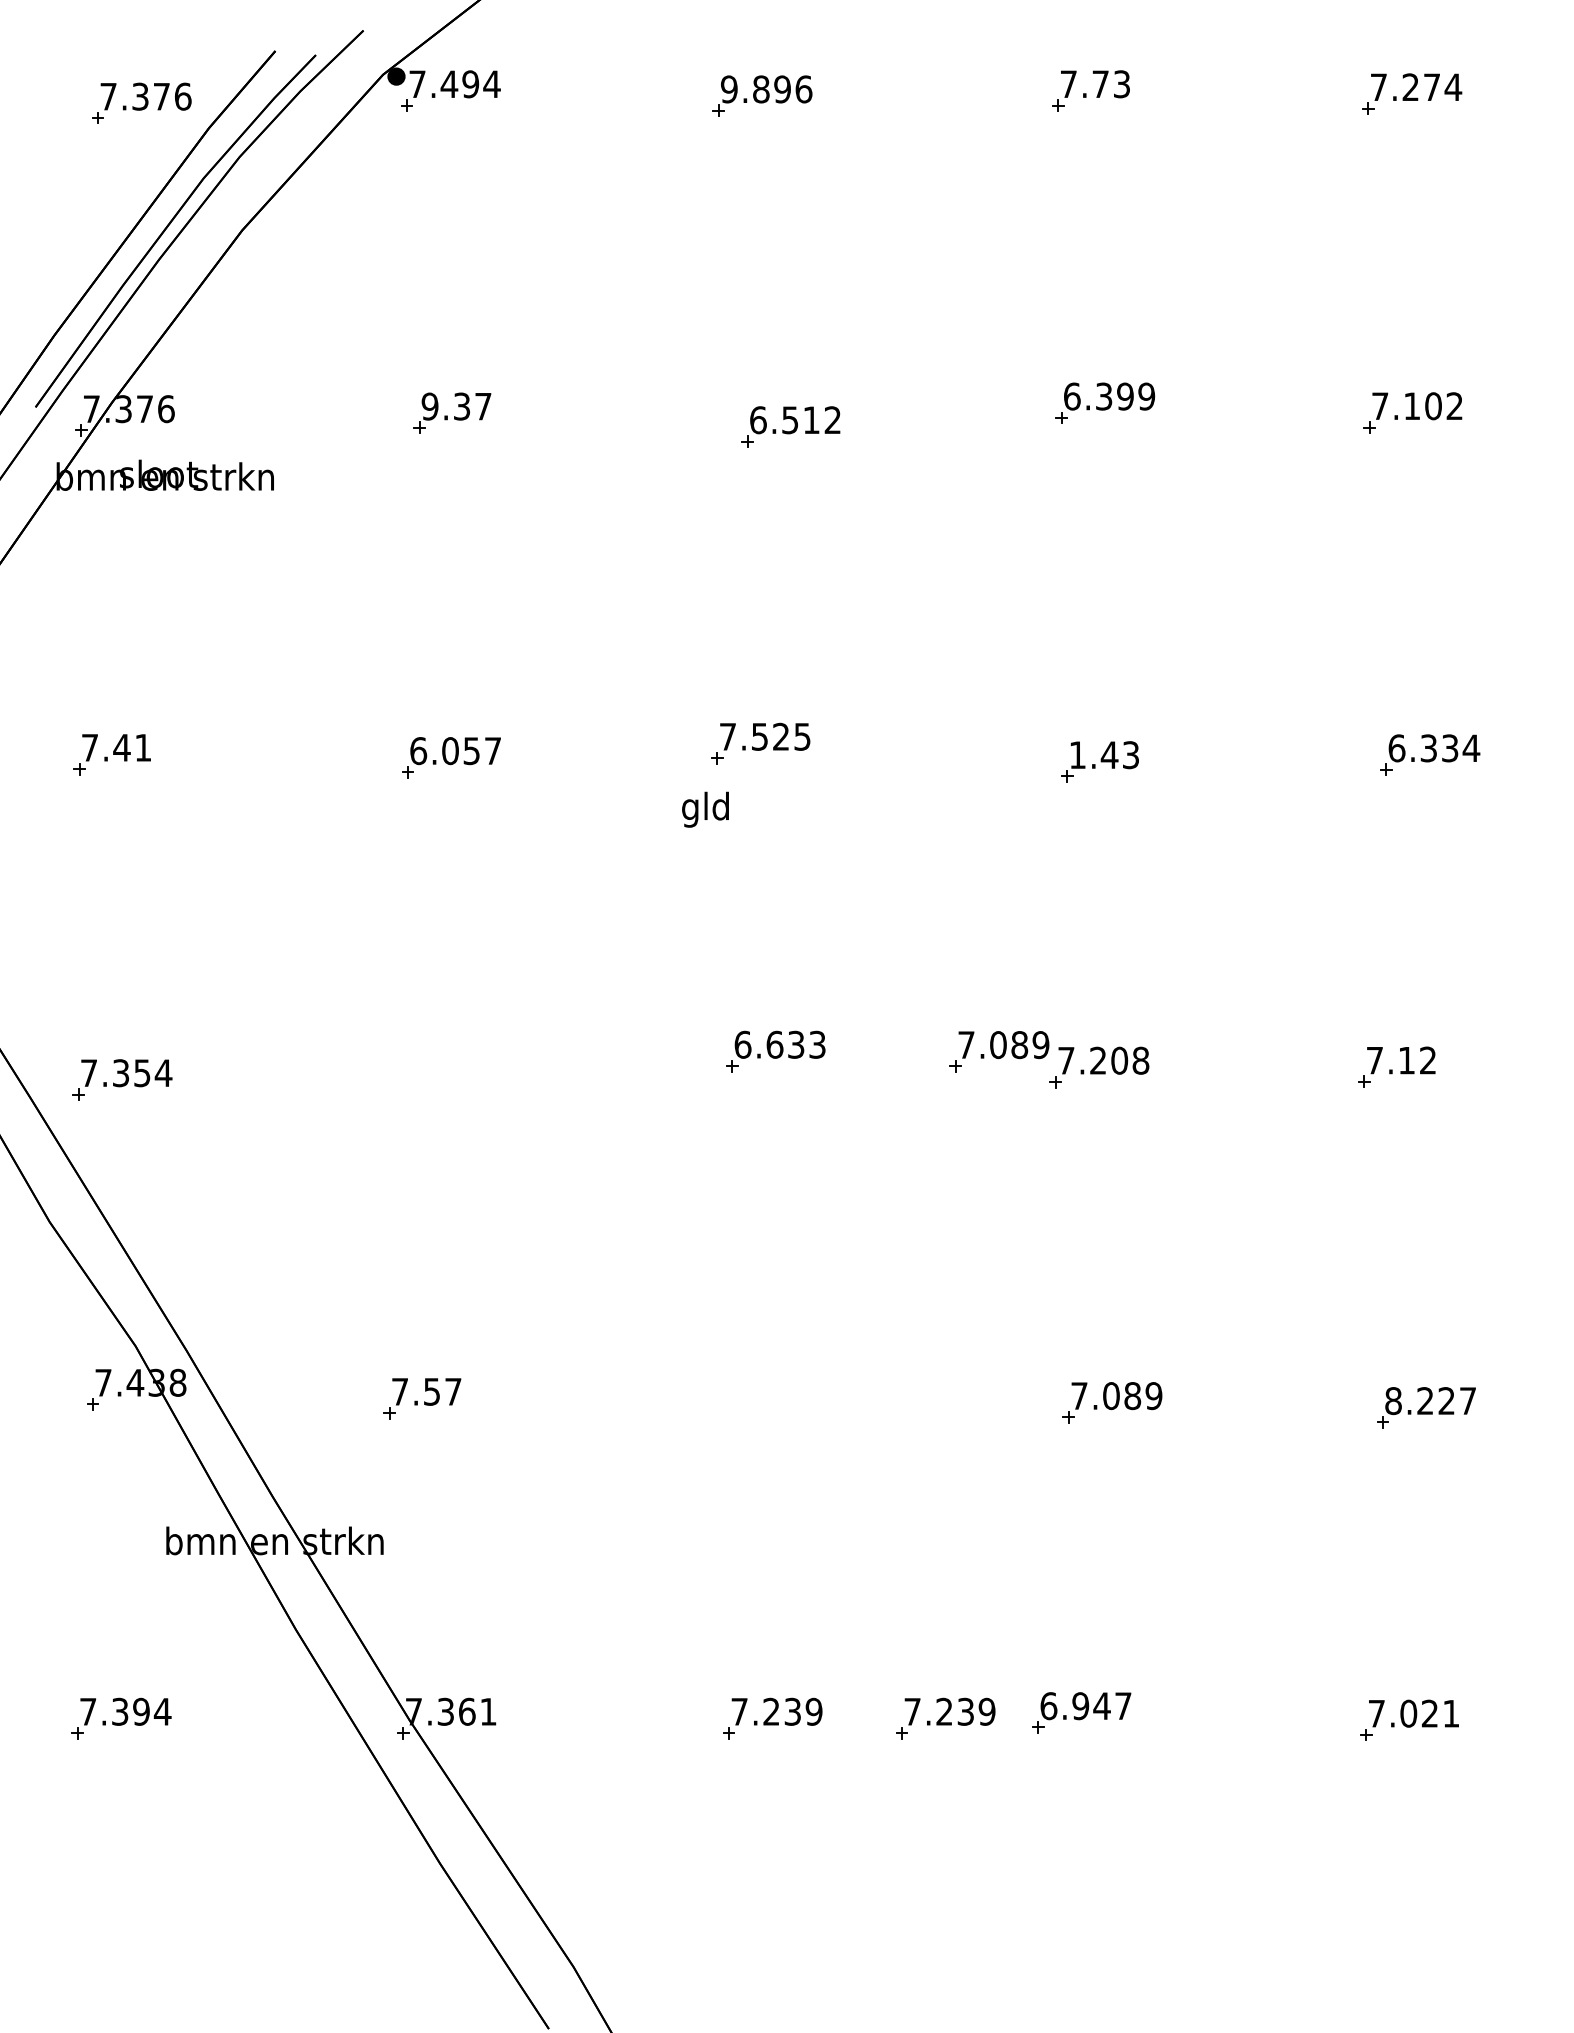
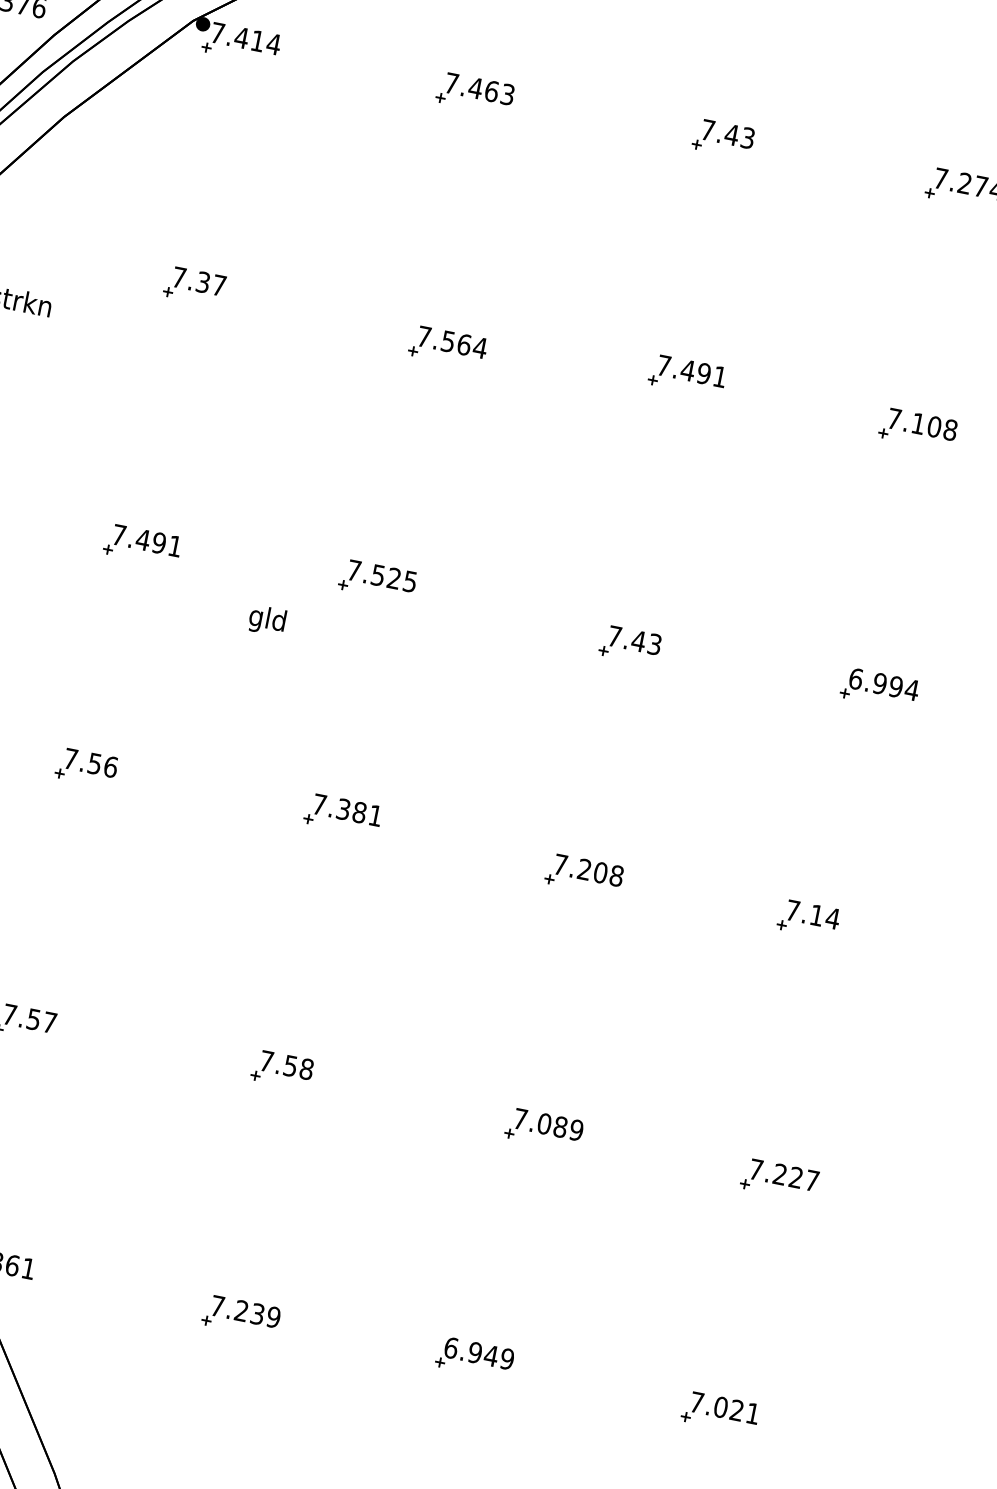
text: (1100, 83) -> (731, 134), 7.73 -> 7.43
text: (470, 84) -> (257, 41), 7.494 -> 7.414
text: (766, 89) -> (479, 89), 9.896 -> 7.463
text: (1109, 396) -> (692, 371), 6.399 -> 7.491
text: (429, 406) -> (178, 277), 9.37 -> 7.37
text: (1454, 406) -> (950, 430), 7.102 -> 7.108
text: (795, 420) -> (452, 342), 6.512 -> 7.564
text: (1439, 748) -> (888, 685), 6.334 -> 6.994
text: (455, 751) -> (146, 541), 6.057 -> 7.491
text: (1077, 754) -> (614, 636), 1.43 -> 7.43
text: (705, 809) -> (267, 620), moved
text: (779, 1044) -> (347, 809), 6.633 -> 7.381
part: (999, 1051) -> (511, 847), removed
part: (435, 1055) -> (86, 766), added
text: (1427, 1060) -> (832, 918), 7.12 -> 7.14
part: (762, 1392) -> (282, 1069), added
text: (1393, 1401) -> (756, 1170), 8.227 -> 7.227
text: (1123, 1706) -> (507, 1359), 6.947 -> 6.949
part: (945, 1718) -> (371, 1341), removed

